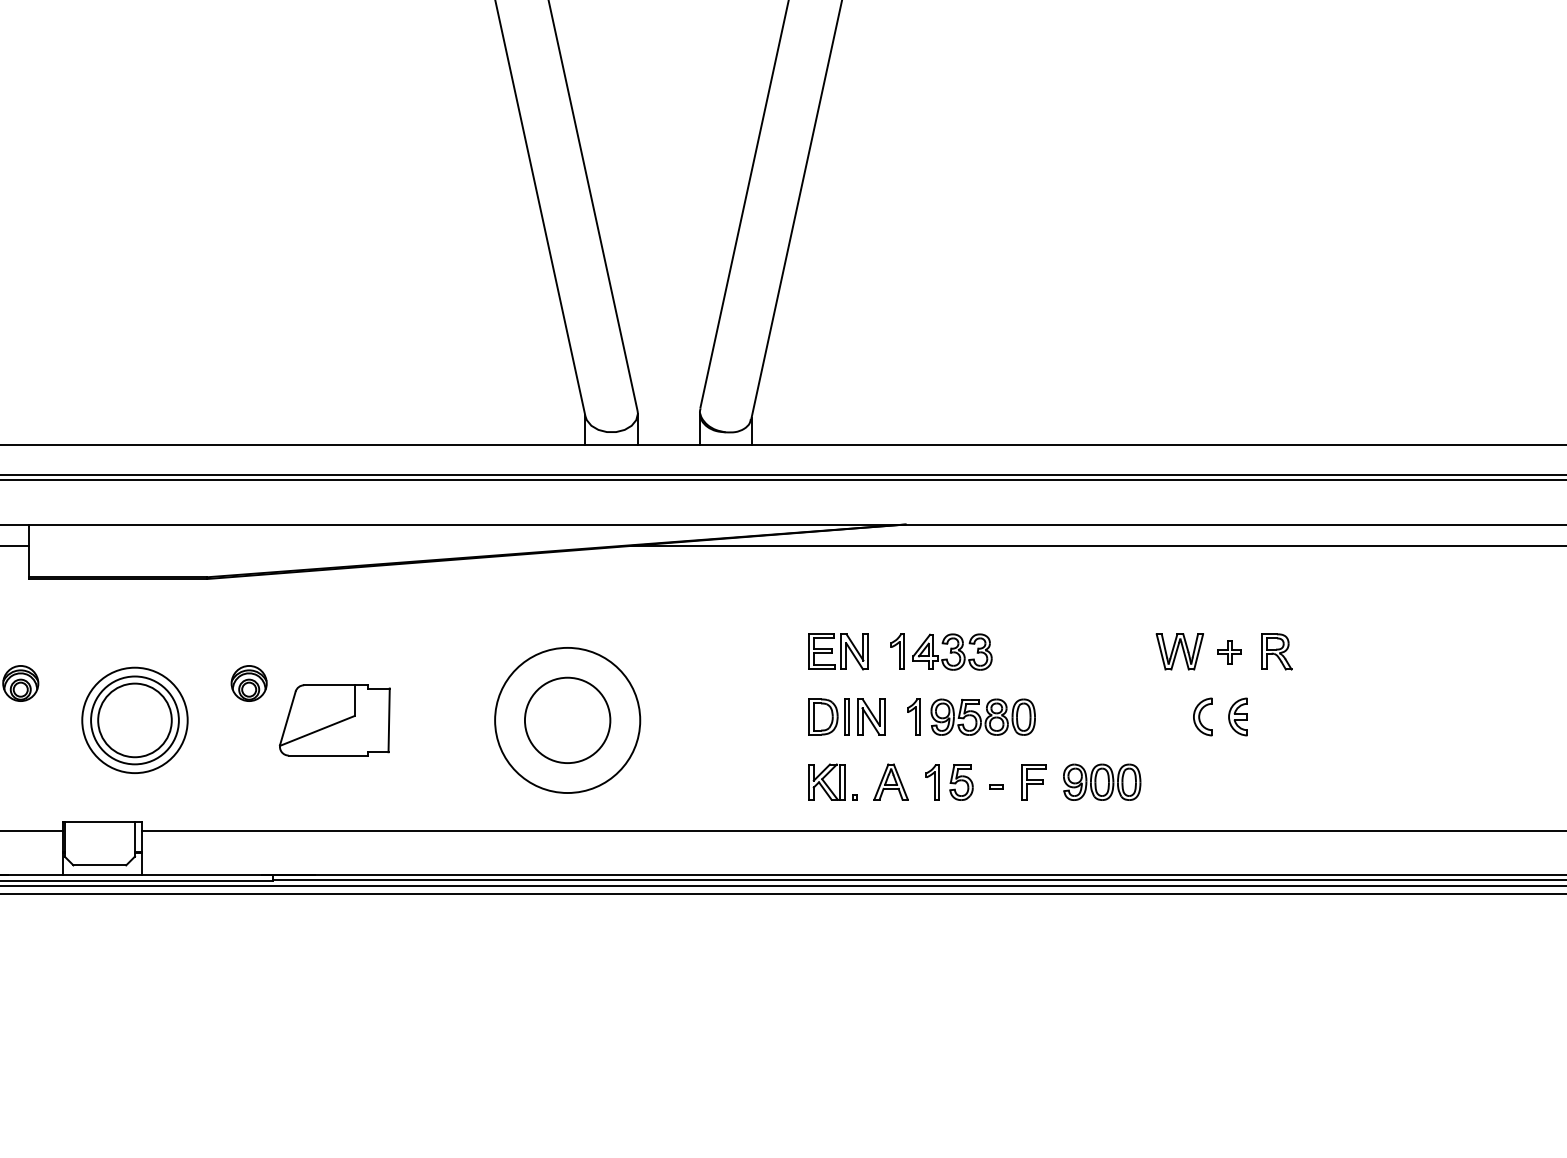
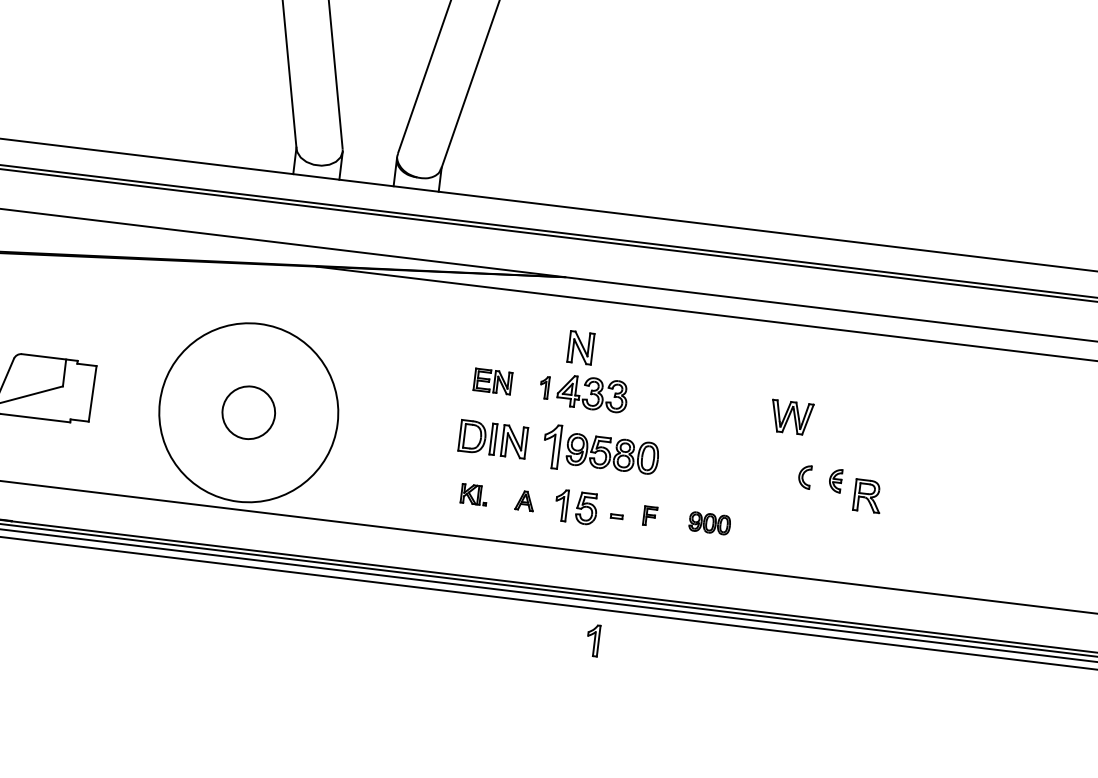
part: (933, 601) -> (581, 347), added
part: (838, 651) -> (492, 381), size x0.7
part: (897, 651) -> (544, 387), size x0.7
part: (1276, 651) -> (867, 495), moved
part: (1229, 652) -> (834, 423), removed
part: (913, 716) -> (551, 445), size x1.4
part: (1202, 716) -> (804, 476), size x0.7
part: (1237, 716) -> (835, 480), size x0.7
circle: (567, 720) -> (248, 412), size x0.7
circle: (567, 720) -> (248, 412), size x1.4
part: (832, 781) -> (473, 494), size x0.6
part: (890, 781) -> (524, 500), size x0.6
part: (1102, 781) -> (710, 522), size x0.6
part: (1033, 782) -> (649, 516), size x0.6
part: (986, 930) -> (592, 640), added

